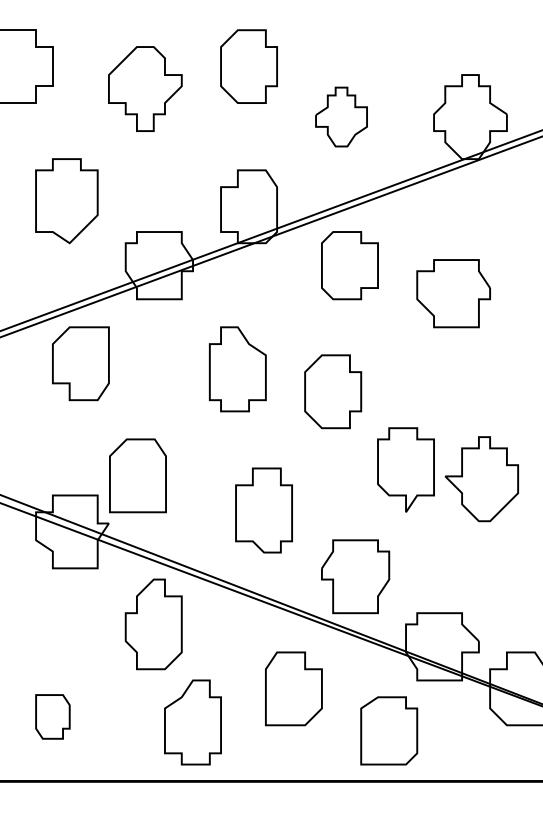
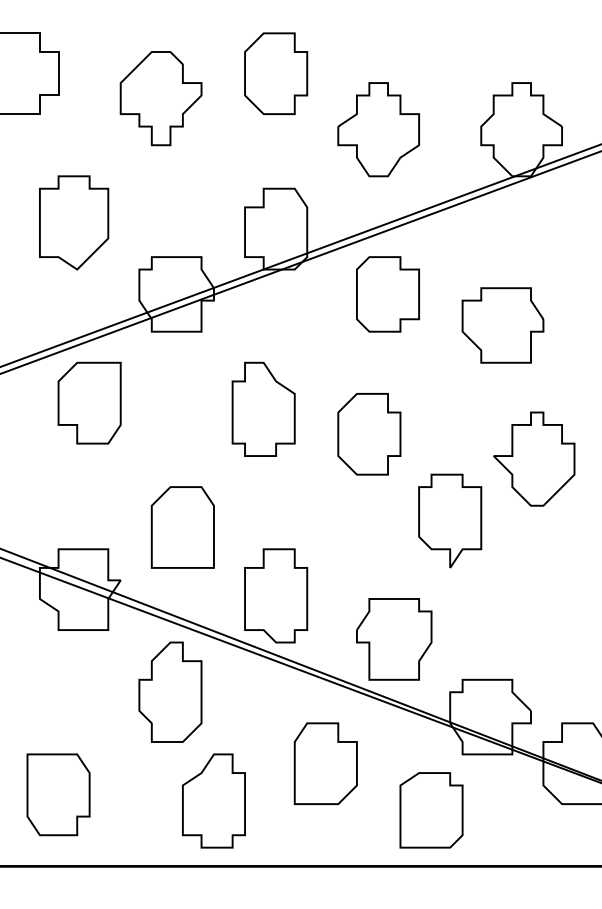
part: (341, 116) -> (378, 129), size x1.43
part: (137, 475) -> (182, 527), moved
part: (481, 479) -> (533, 459), moved
part: (263, 510) -> (275, 595), moved
part: (52, 716) -> (58, 794), size x1.67

